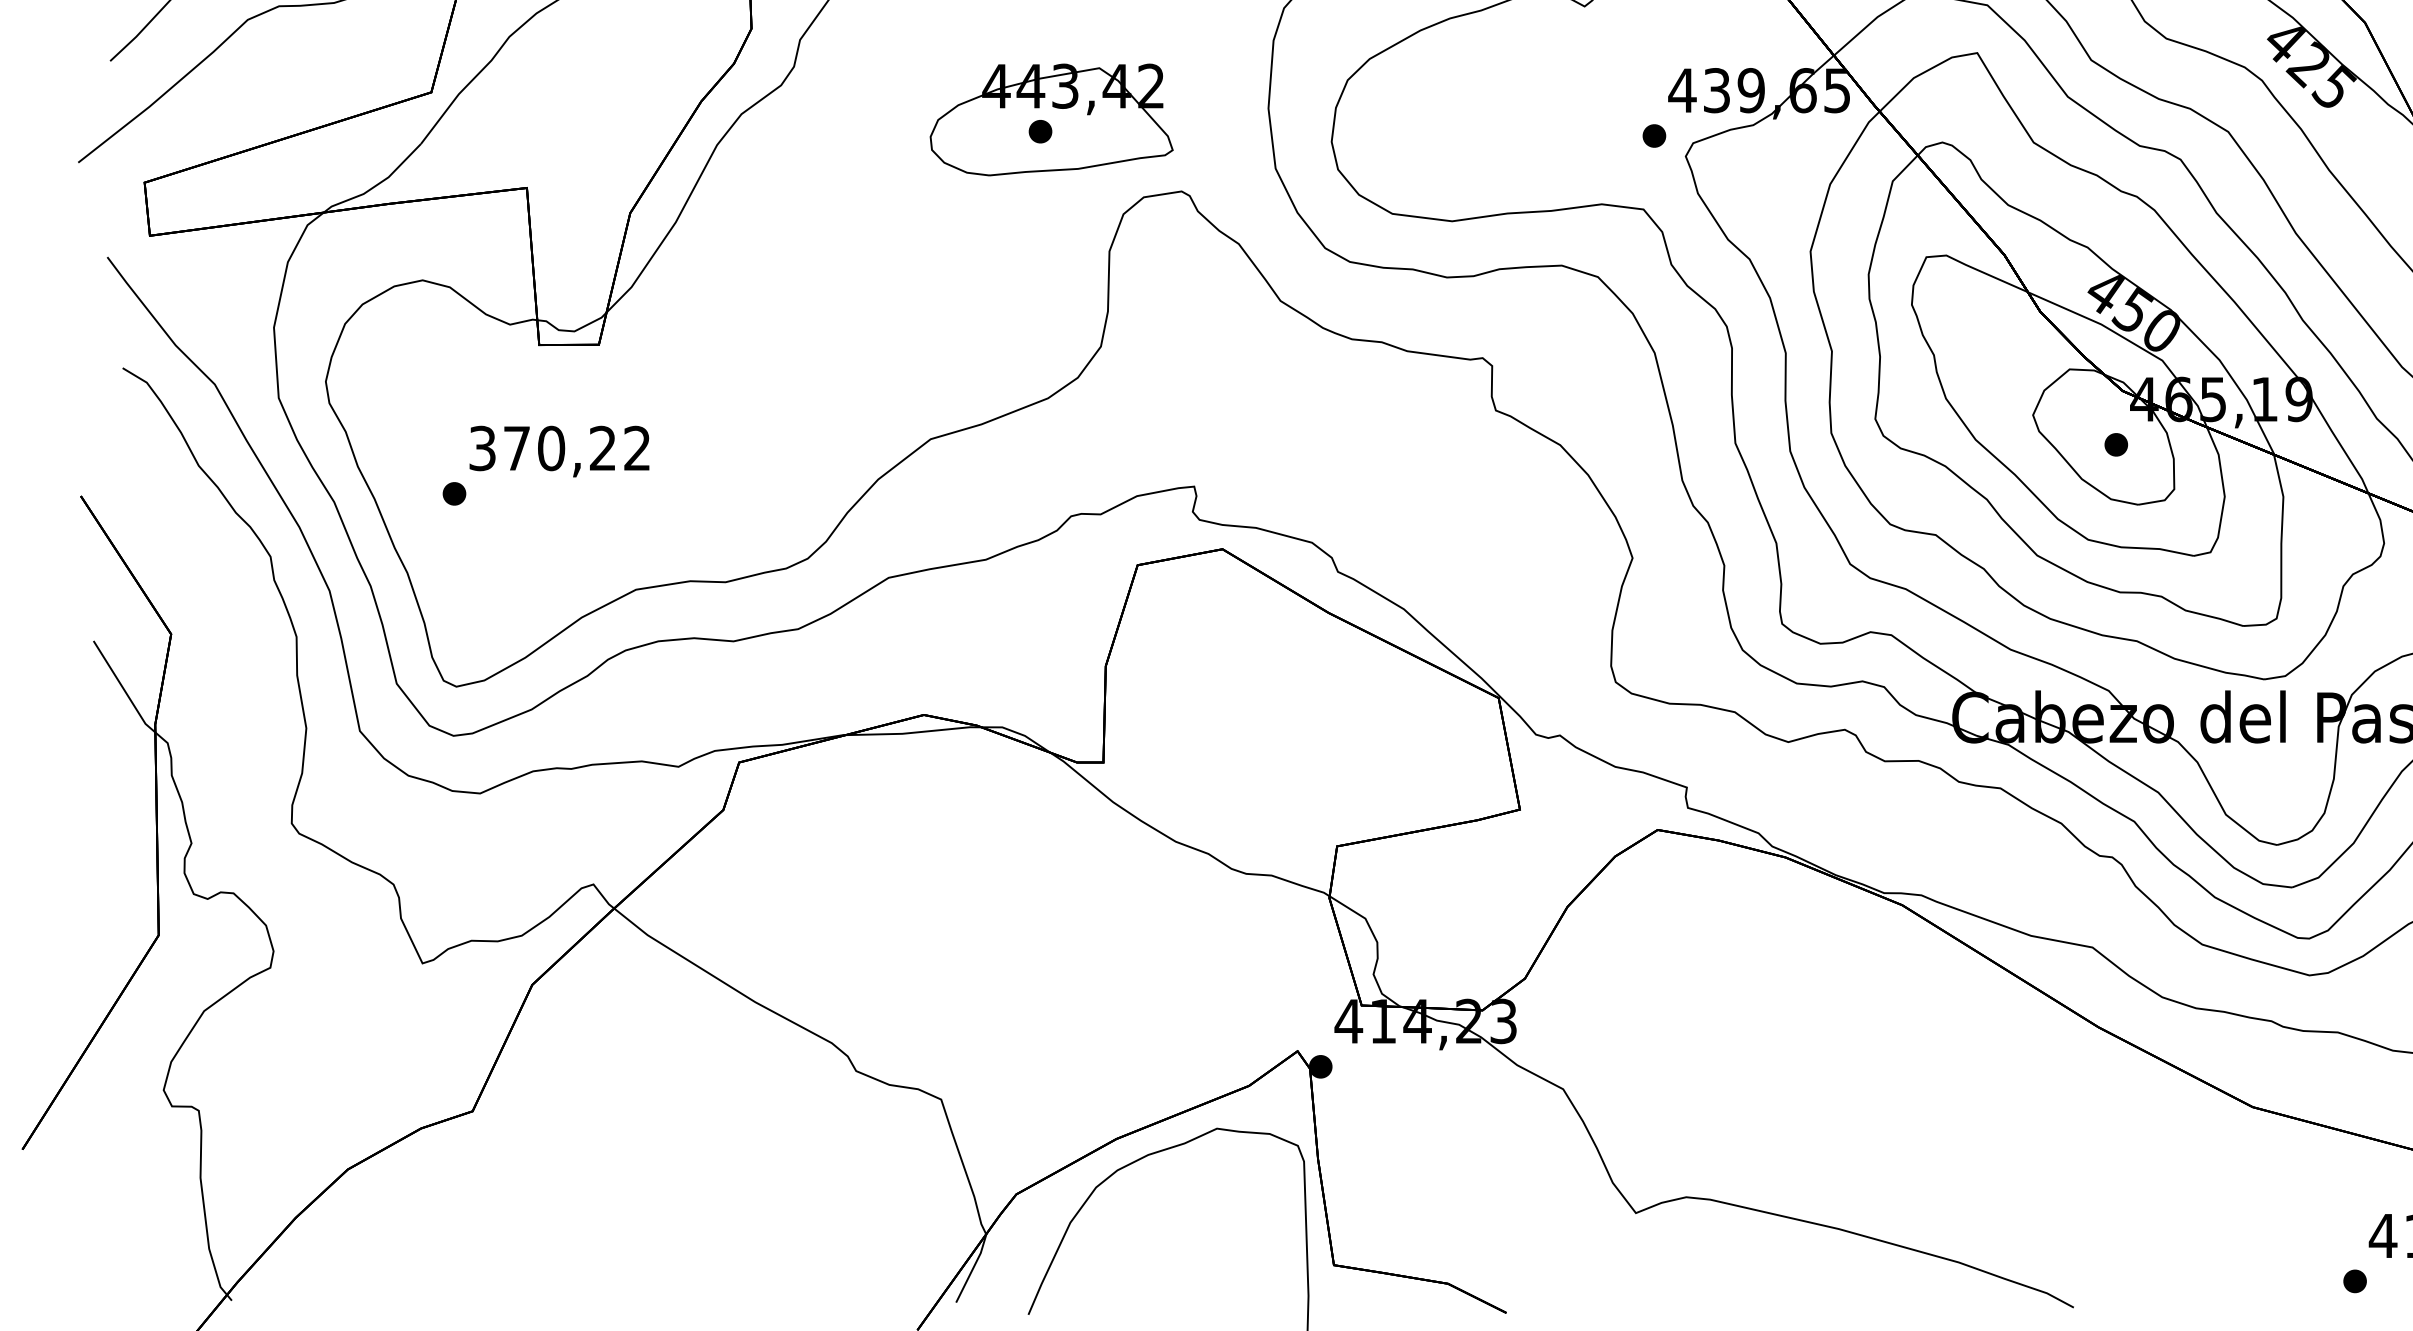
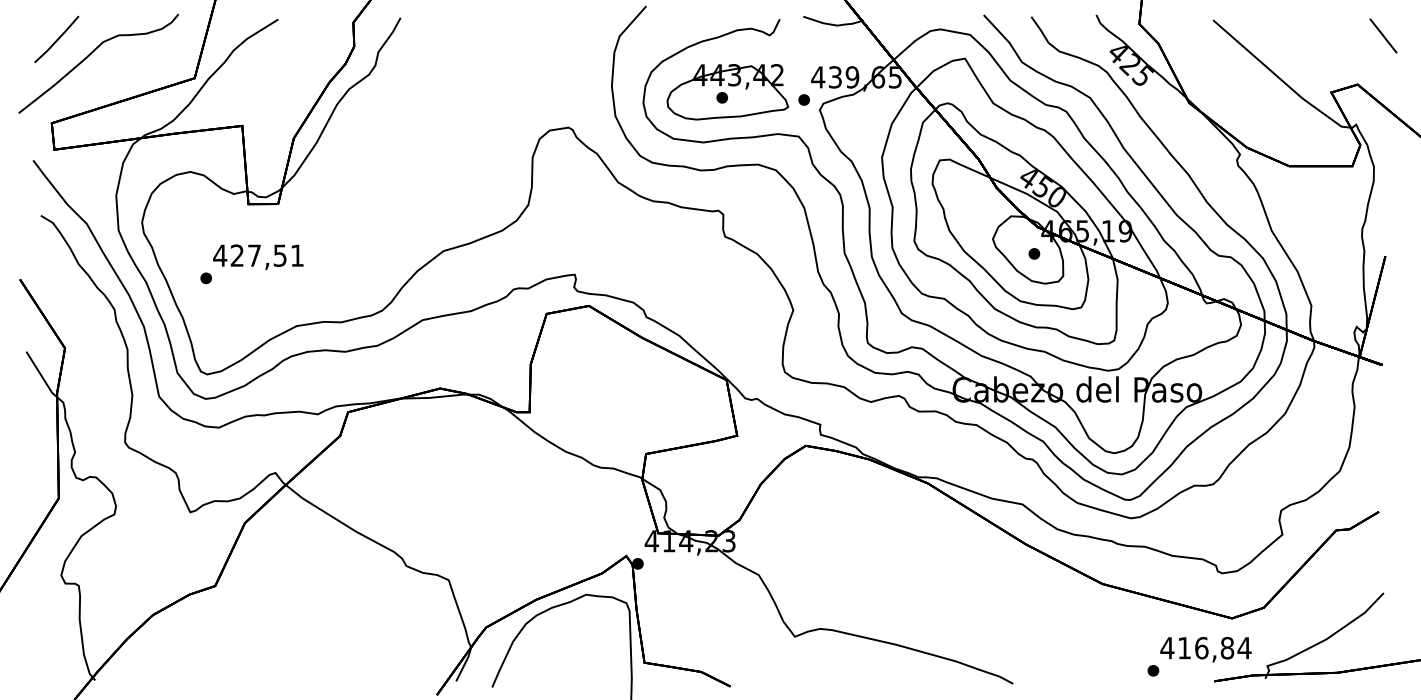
part: (1051, 120) -> (727, 92), moved
text: (559, 448) -> (258, 255), 370,22 -> 427,51

